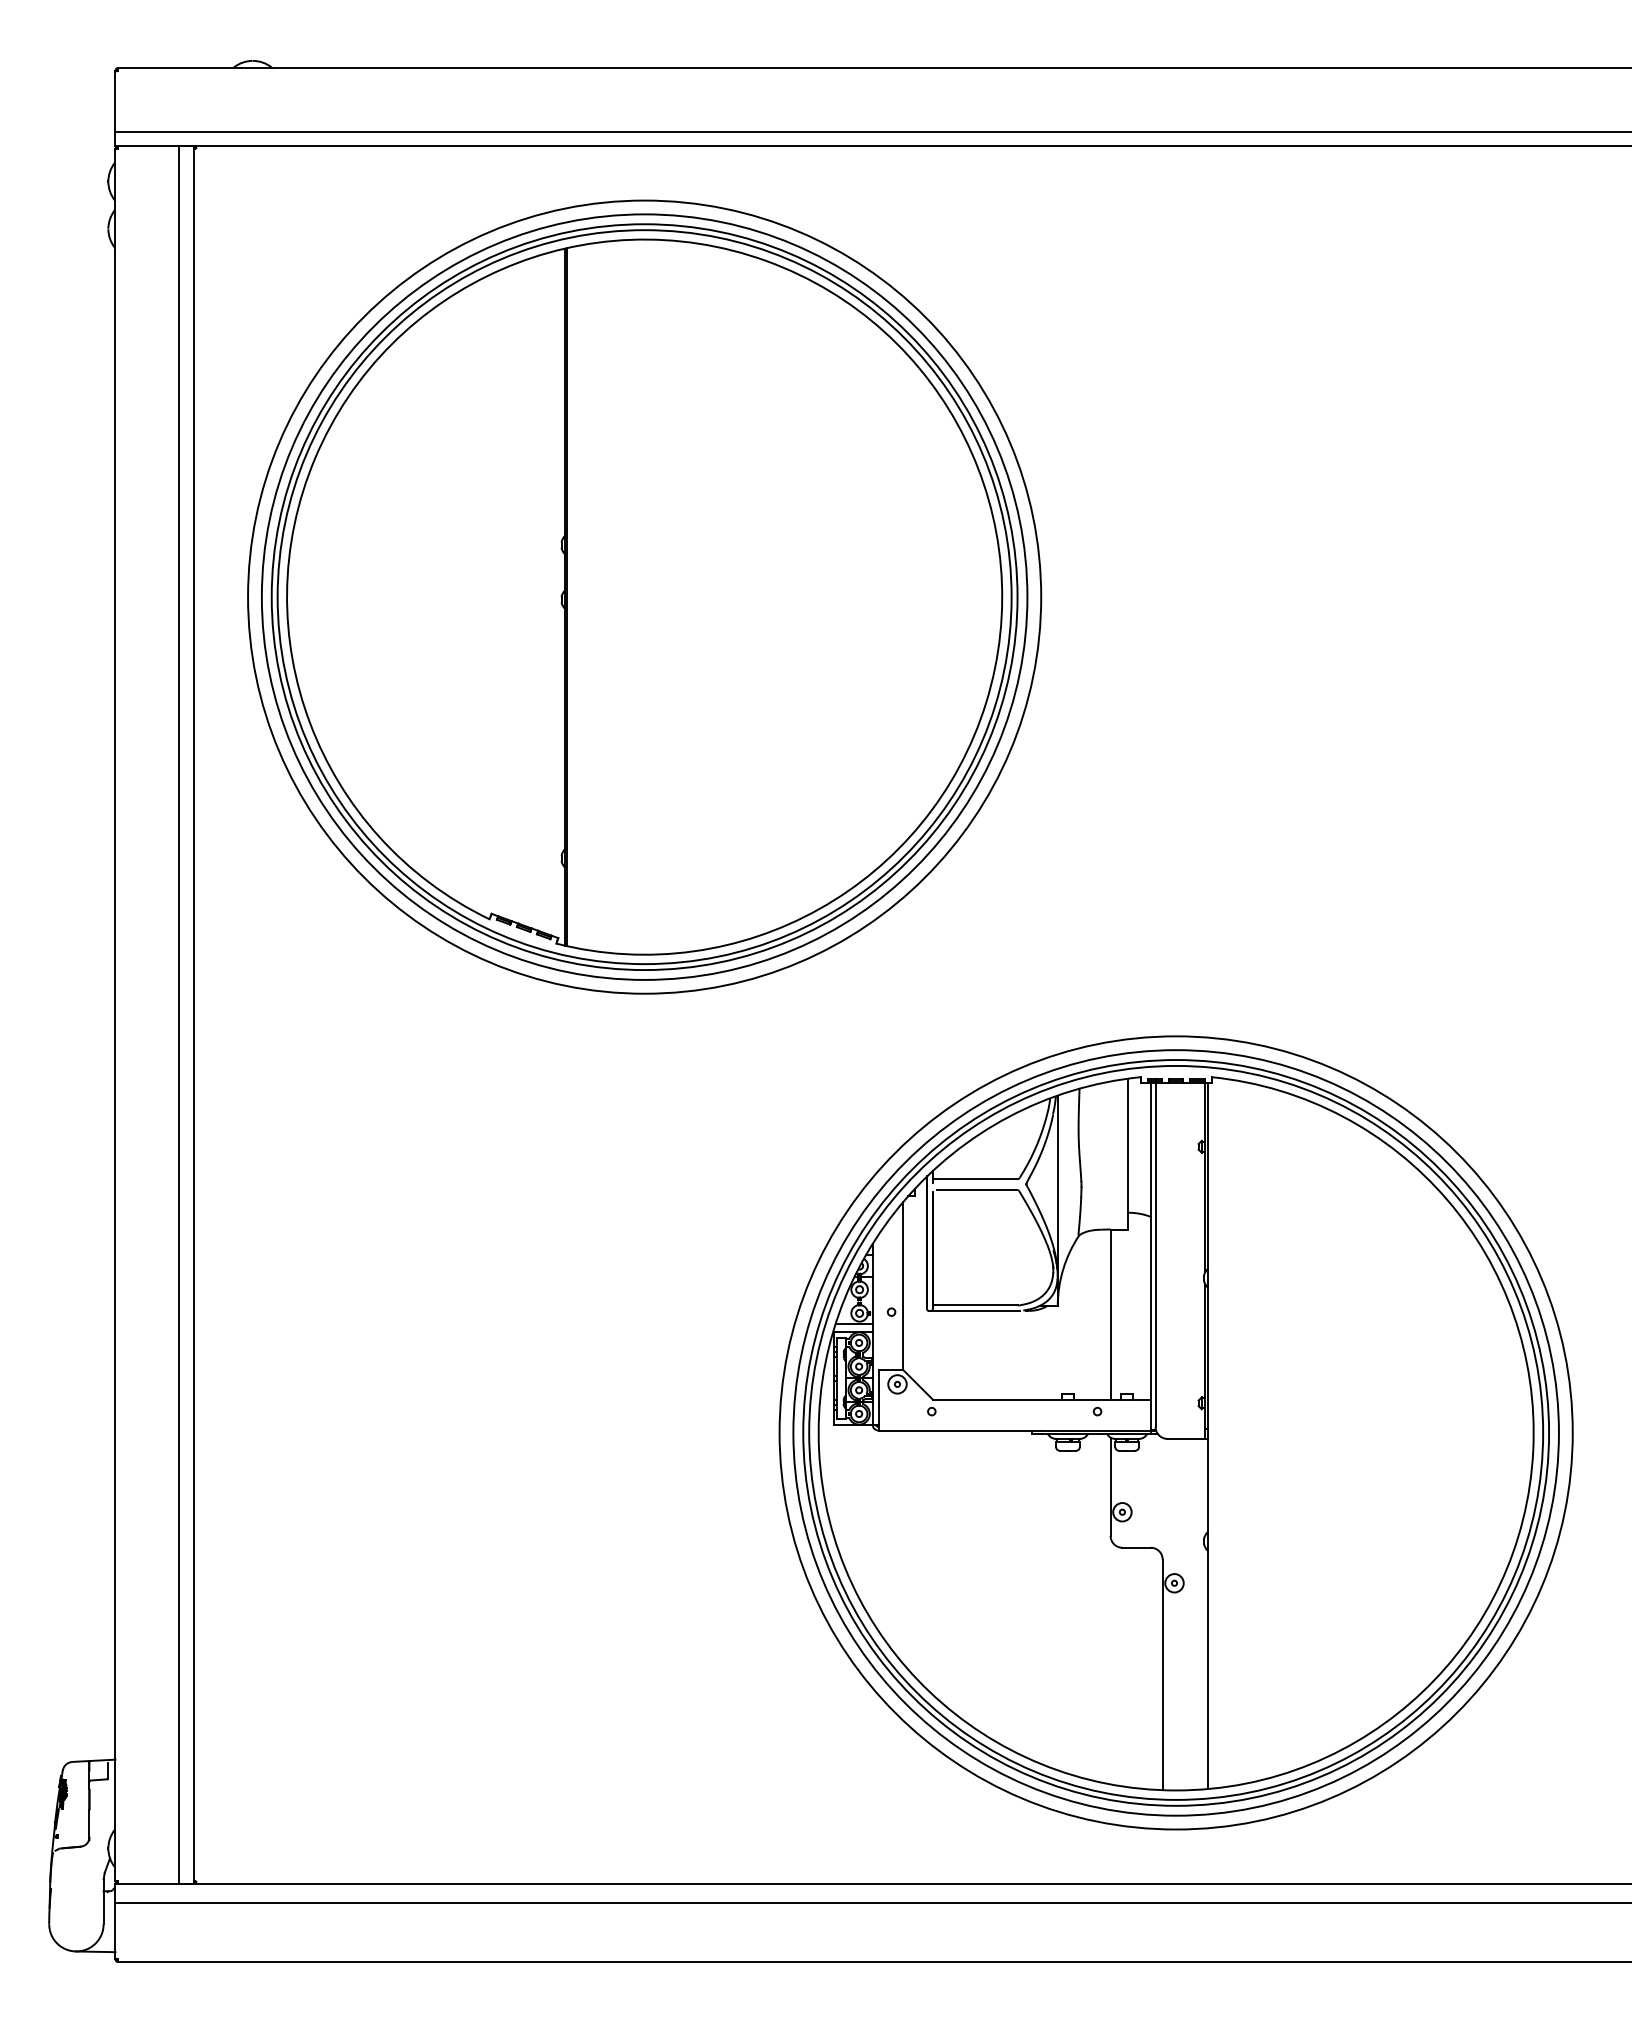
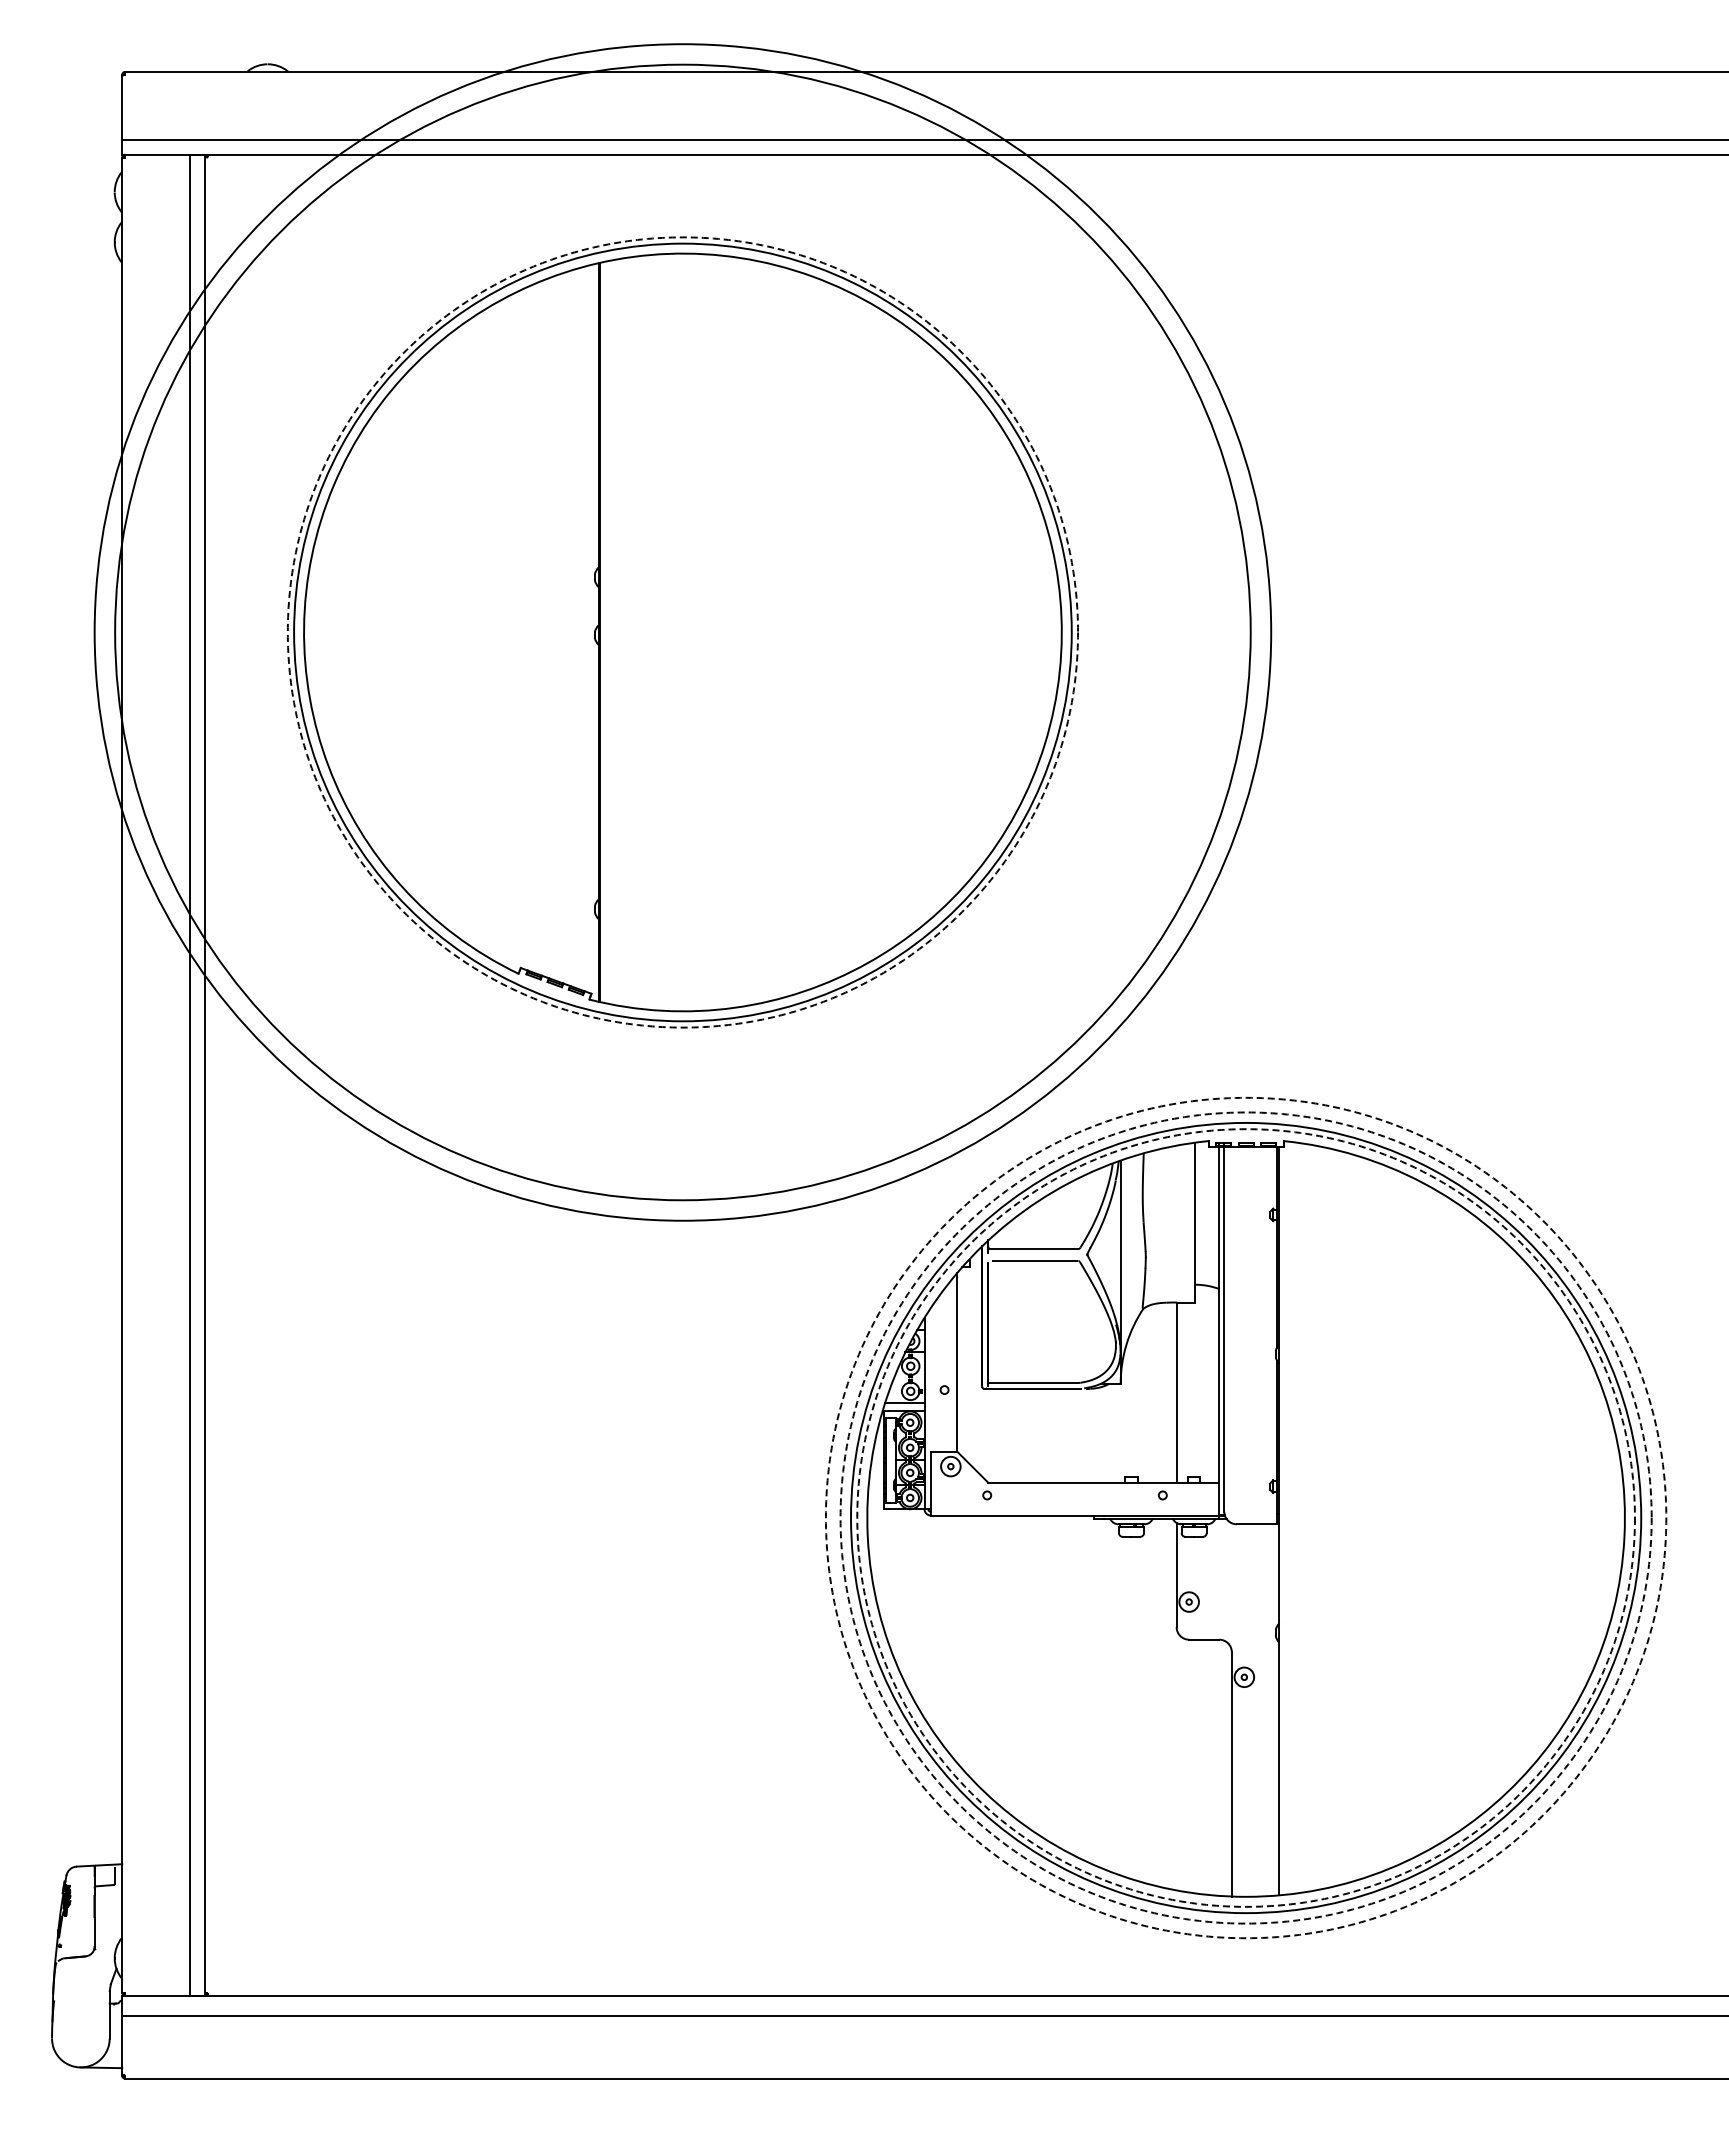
circle: (644, 597) -> (682, 632), size x1.4
circle: (644, 597) -> (682, 632), size x1.4
circle: (644, 597) -> (682, 632), solid -> dashed
circle: (1175, 1432) -> (1245, 1517), solid -> dashed
circle: (1175, 1432) -> (1245, 1517), solid -> dashed
circle: (1175, 1432) -> (1245, 1517), solid -> dashed

